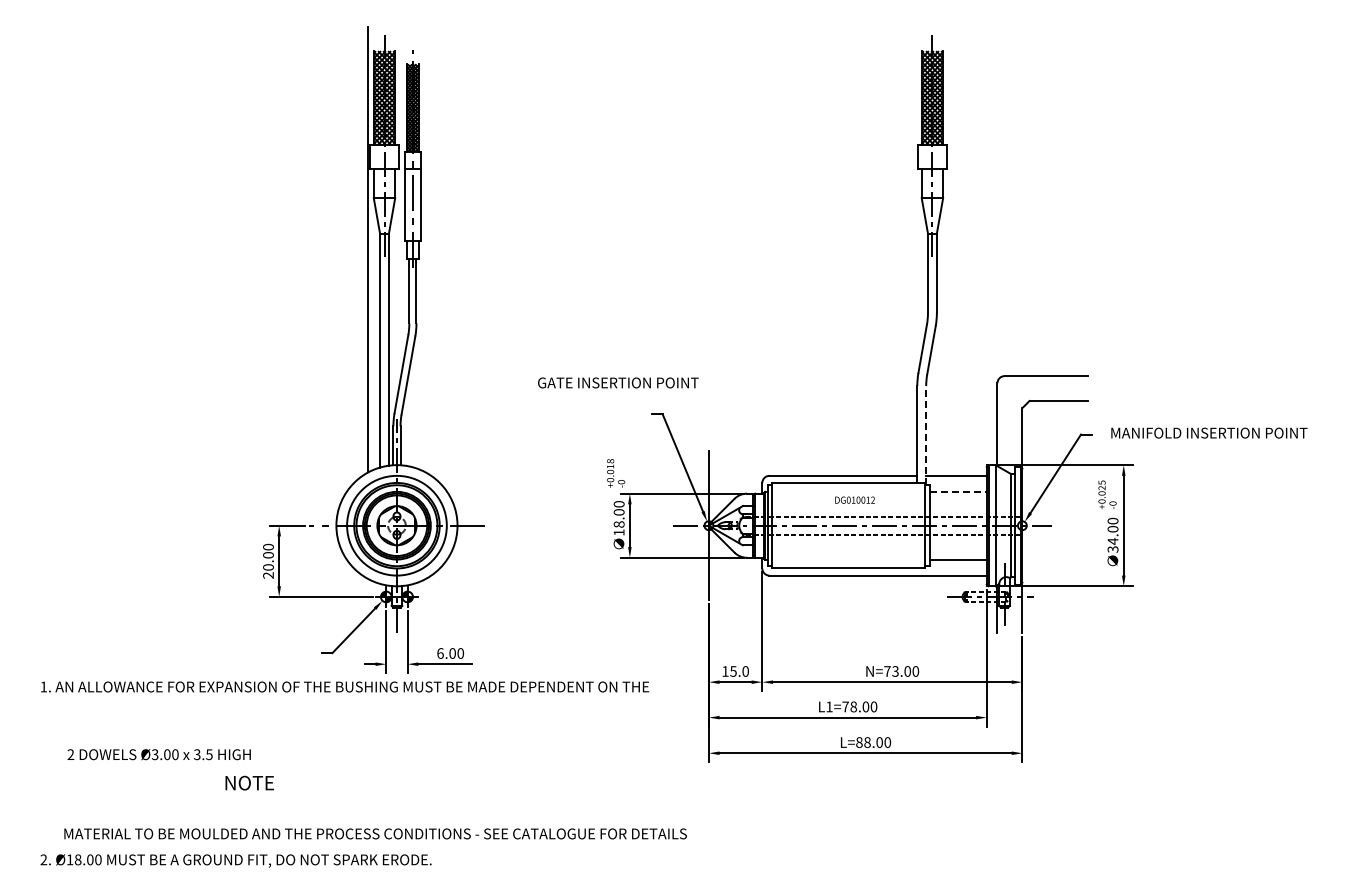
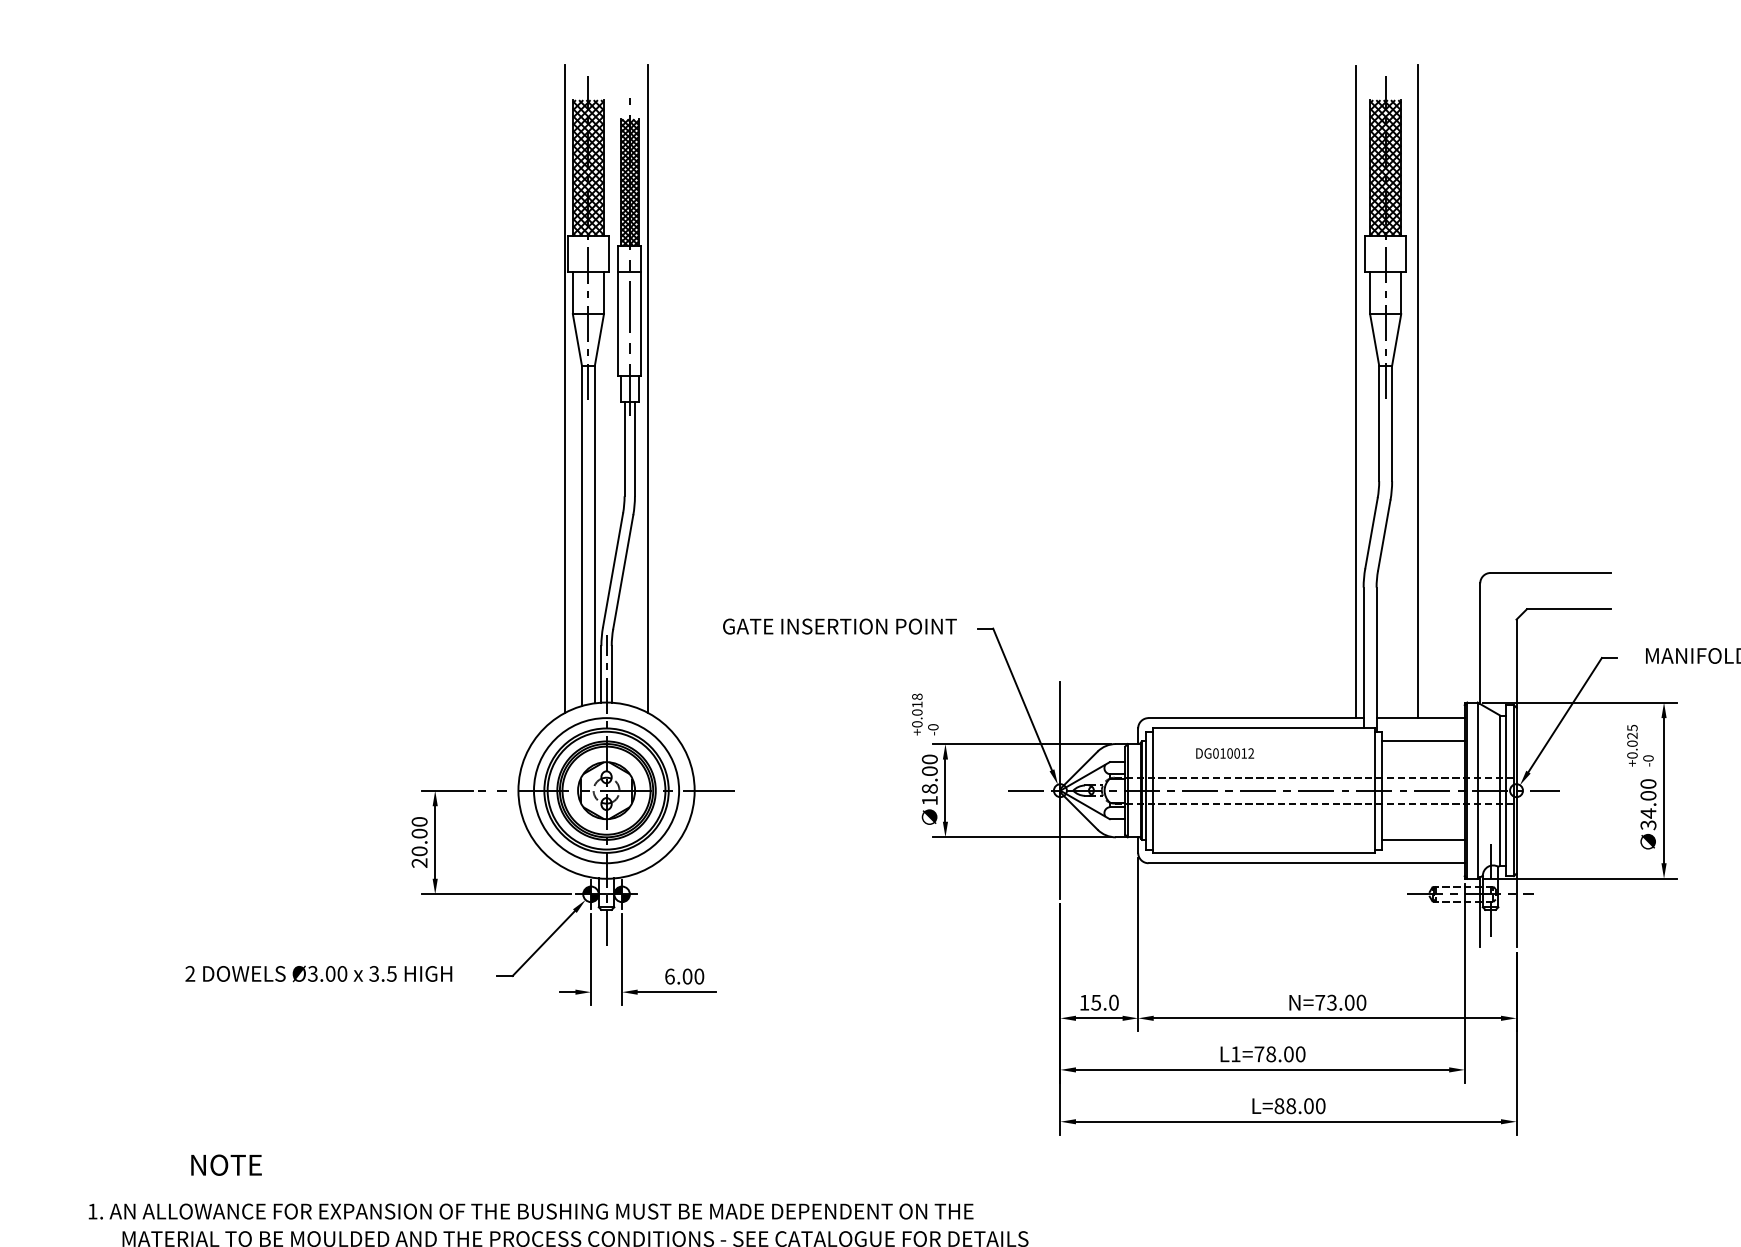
line: (425, 249) -> (648, 388), added
line: (954, 250) -> (1417, 390), added
line: (911, 251) -> (1355, 391), added
text: (618, 382) -> (840, 625), moved
line: (926, 435) -> (1377, 659), dashed -> solid
line: (958, 491) -> (1423, 740), dashed -> solid
text: (854, 499) -> (1224, 752), moved
text: (345, 686) -> (531, 1210), moved
text: (158, 754) -> (317, 973), moved
text: (249, 782) -> (226, 1164), moved

